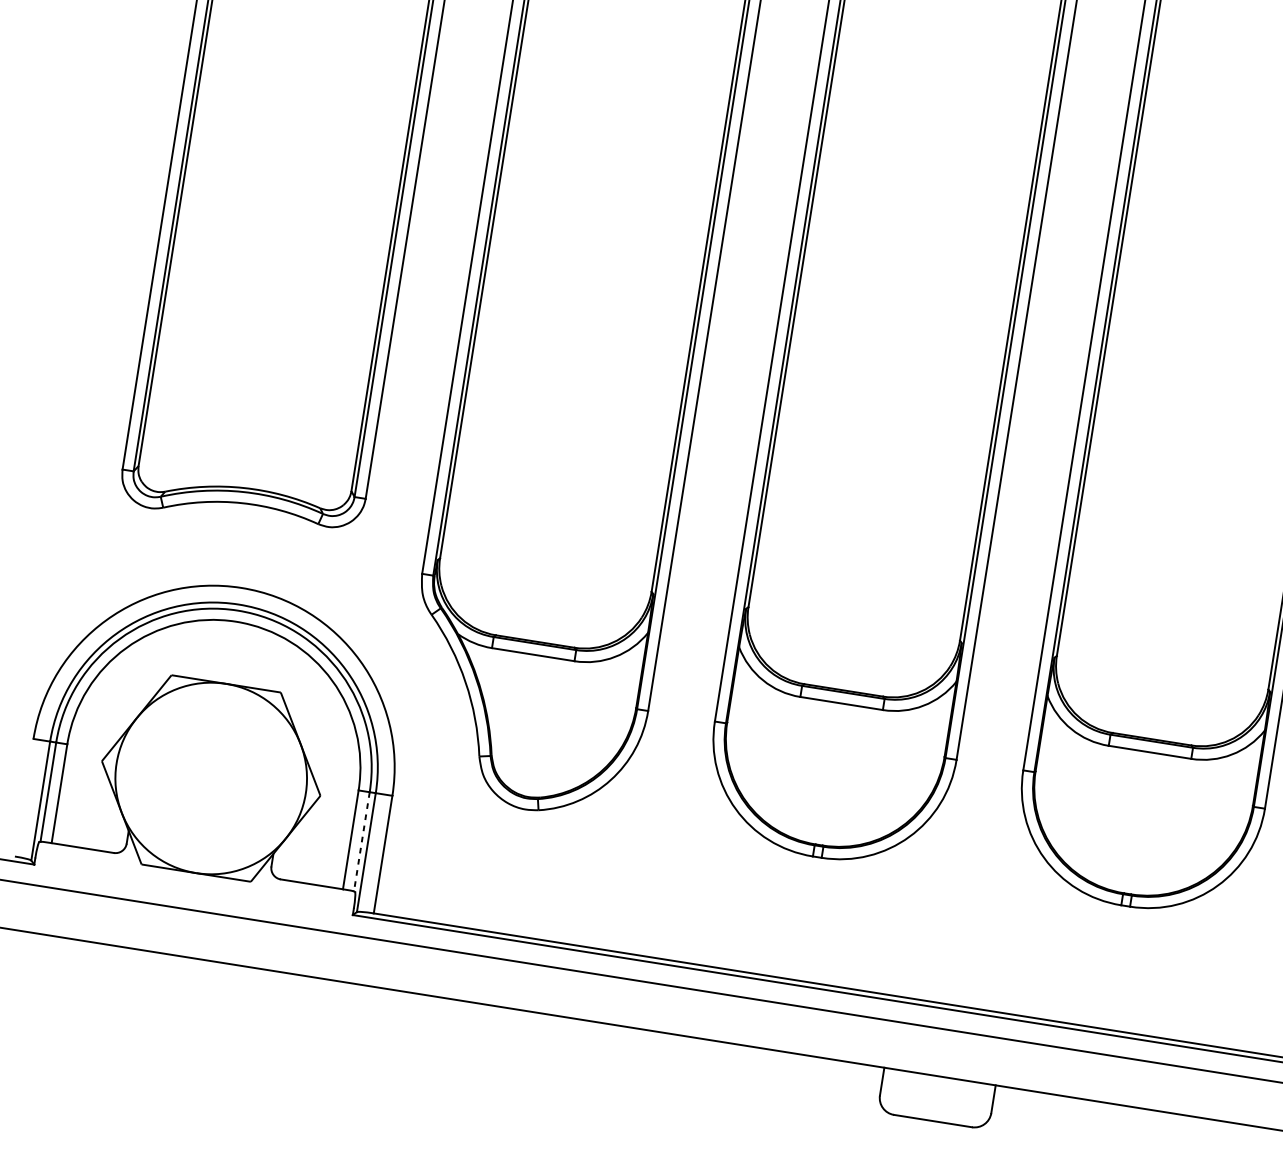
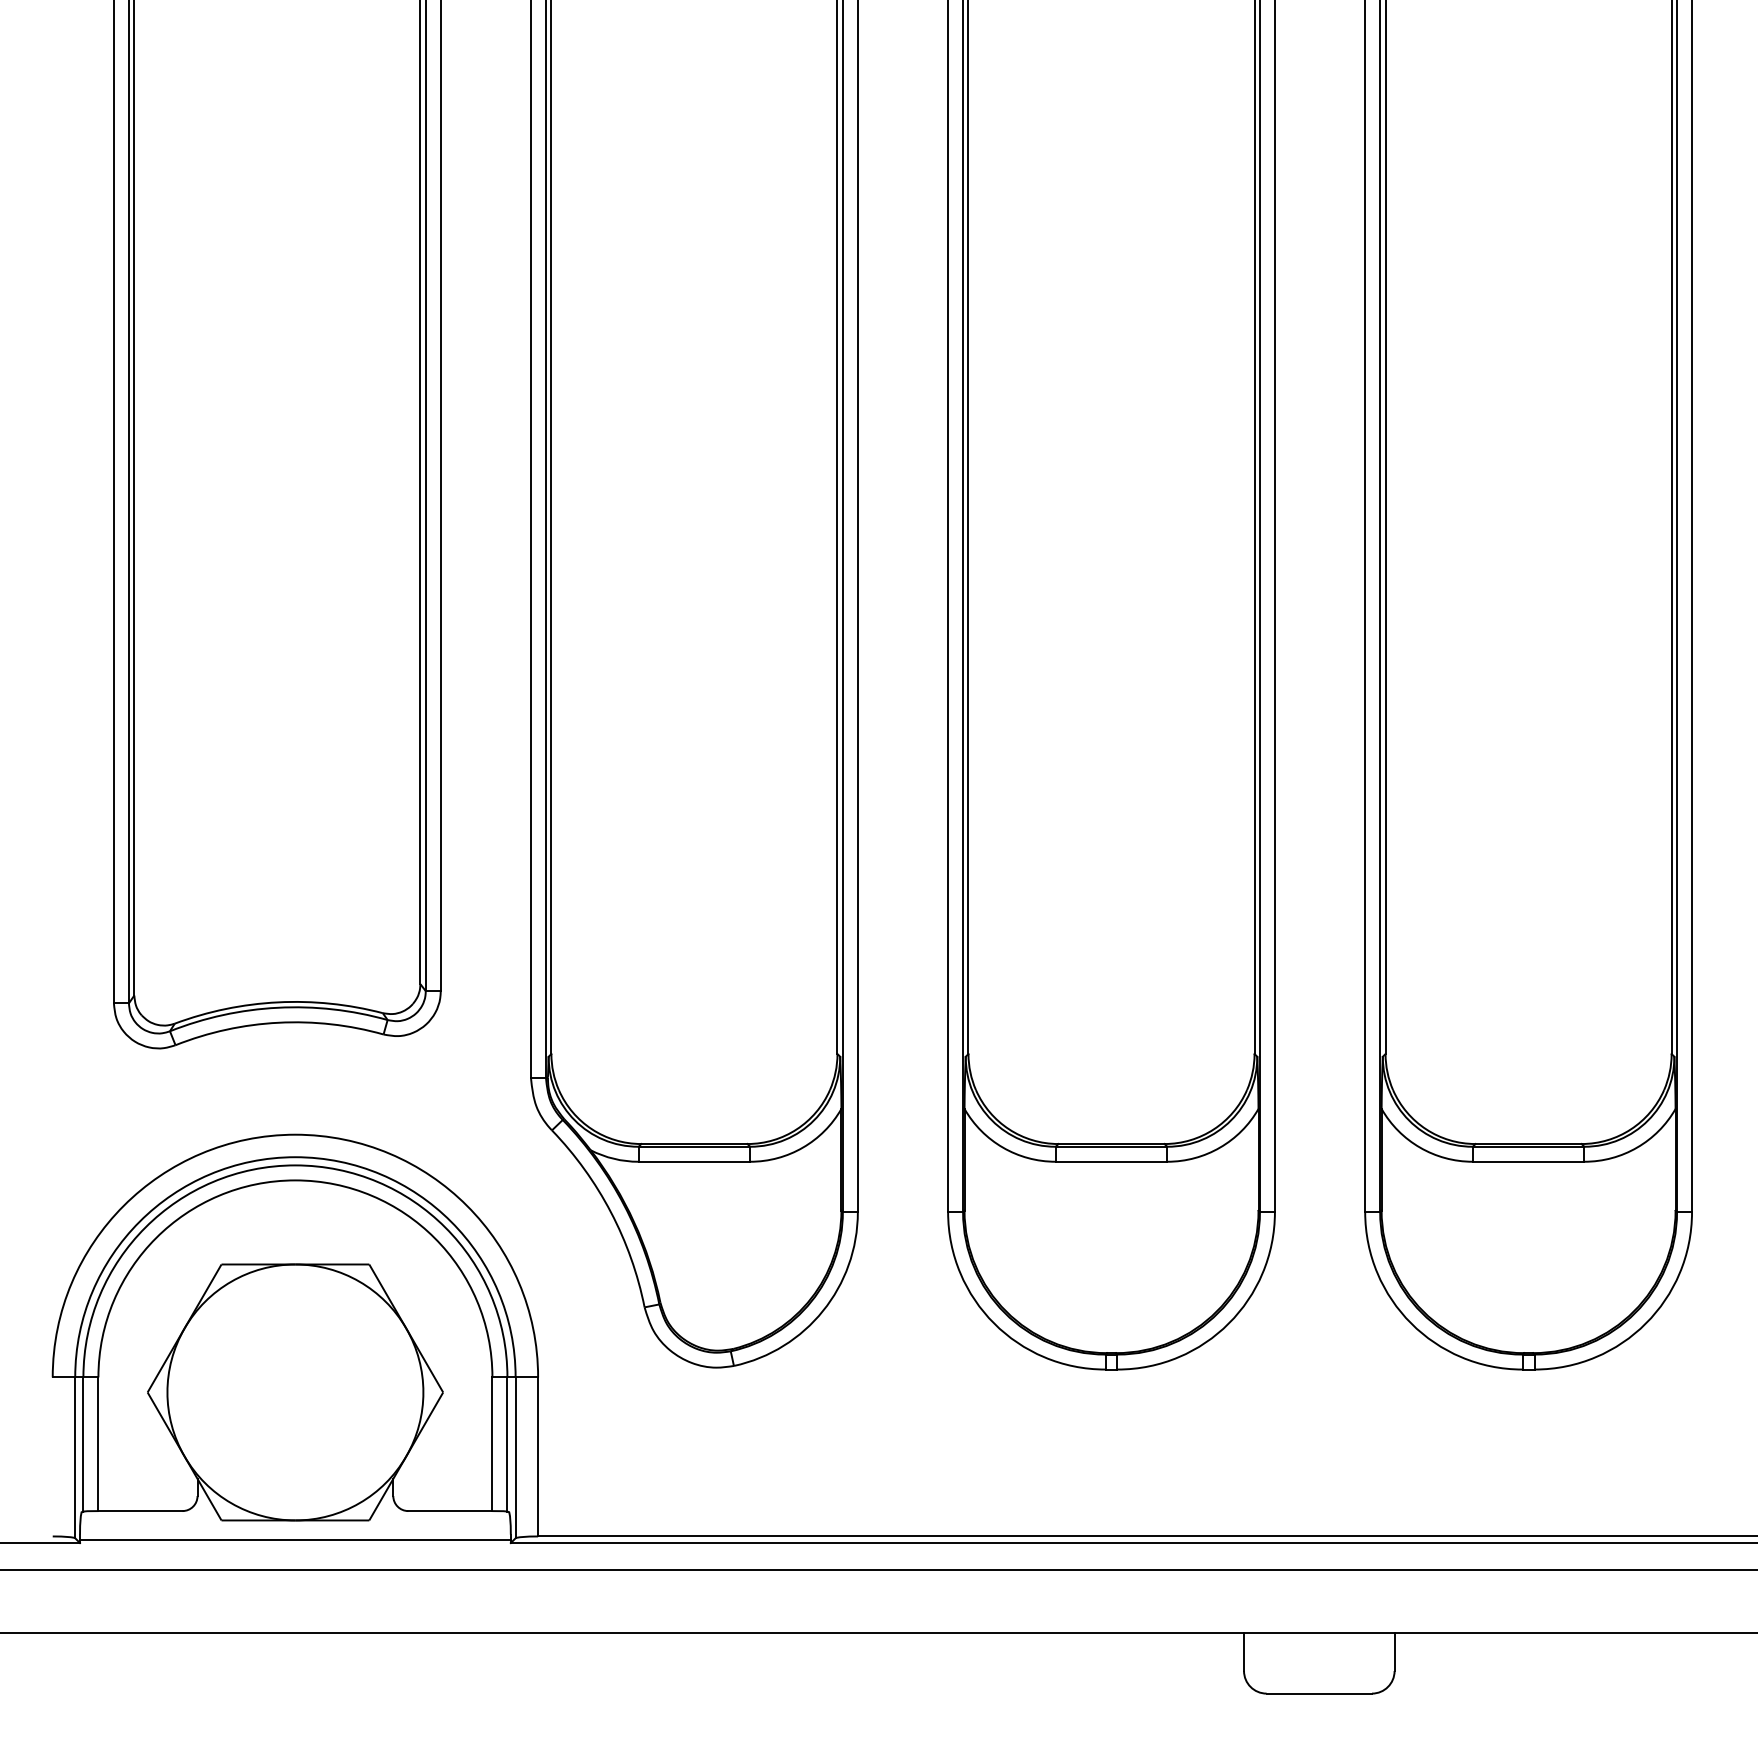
line: (361, 841) -> (507, 1444), dashed -> solid
line: (193, 887) -> (295, 1540), added

